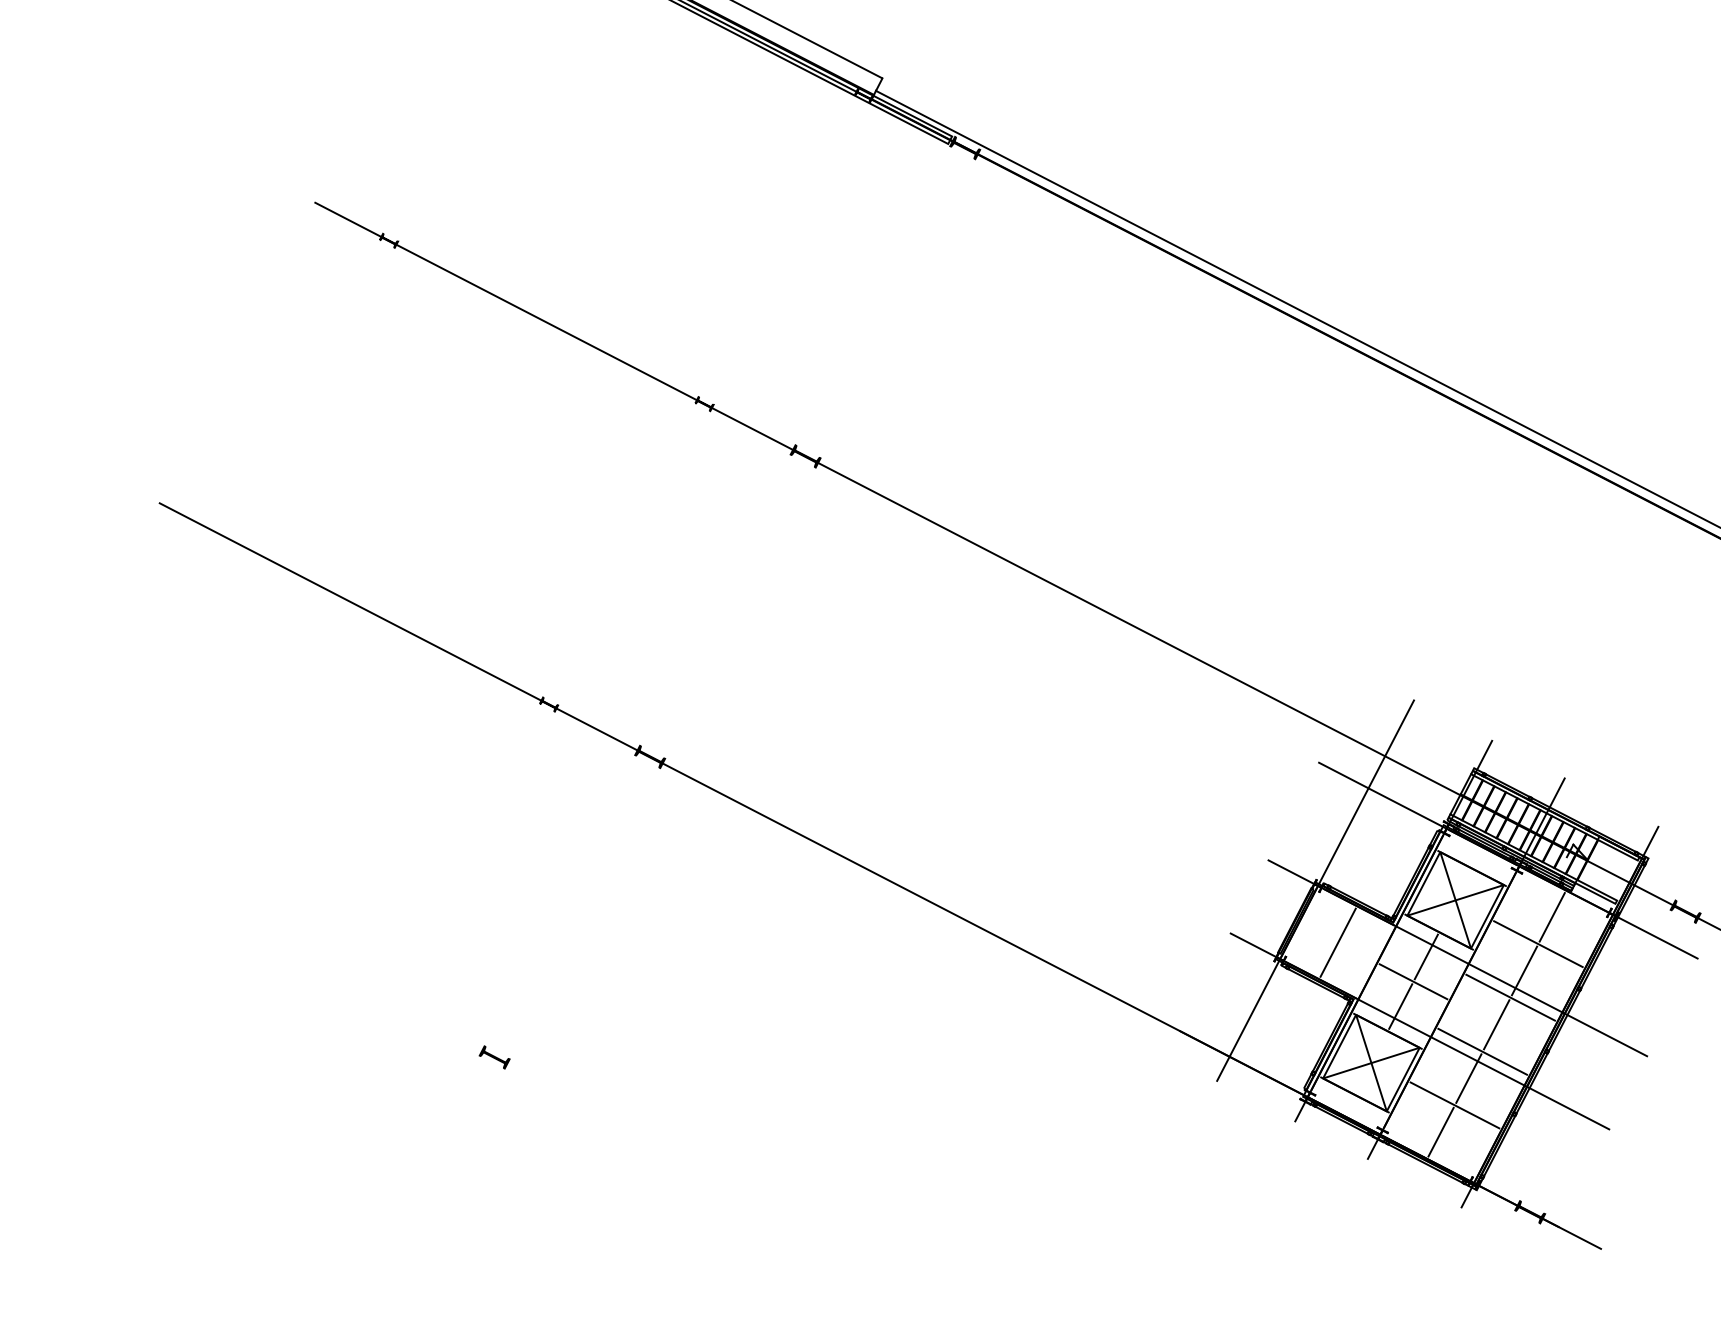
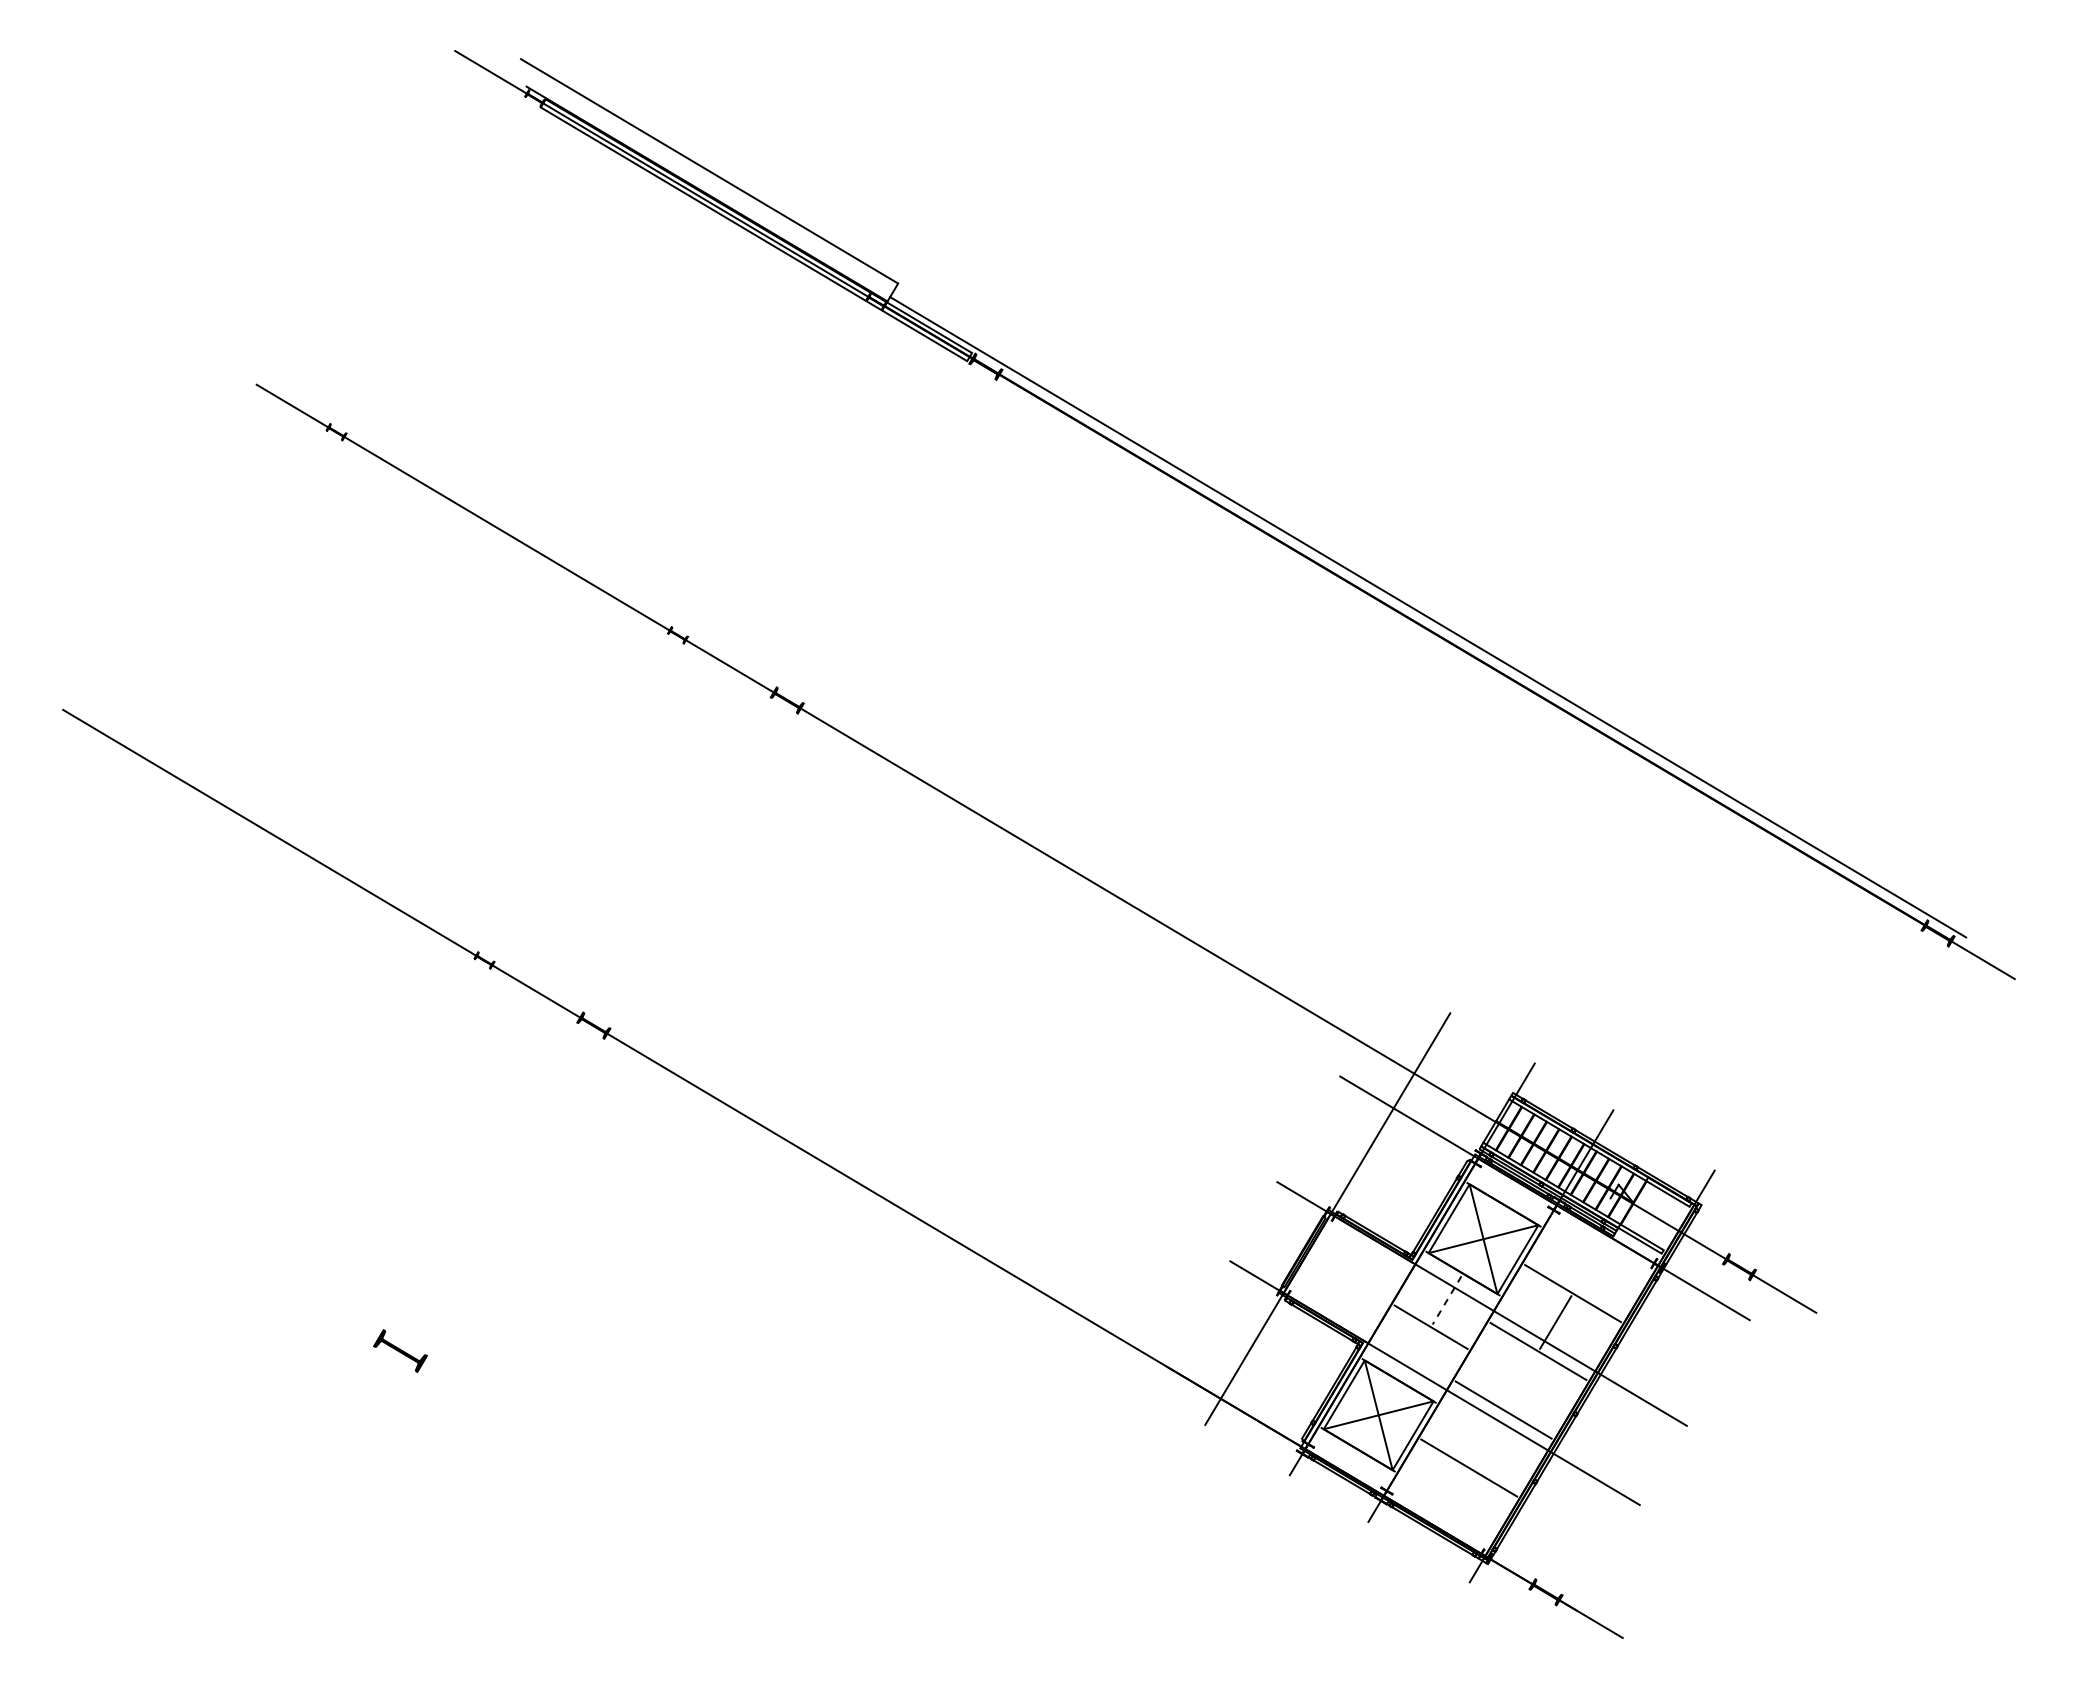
line: (1551, 917) -> (1589, 1264), removed
line: (1338, 942) -> (1349, 1278), removed
line: (1425, 957) -> (1446, 1300), solid -> dashed
line: (1400, 1006) -> (1414, 1353), removed
line: (1496, 1024) -> (1520, 1380), removed
part: (493, 1057) -> (399, 1350), size x1.6
line: (1468, 1078) -> (1486, 1438), removed
line: (1440, 1131) -> (1451, 1496), removed

